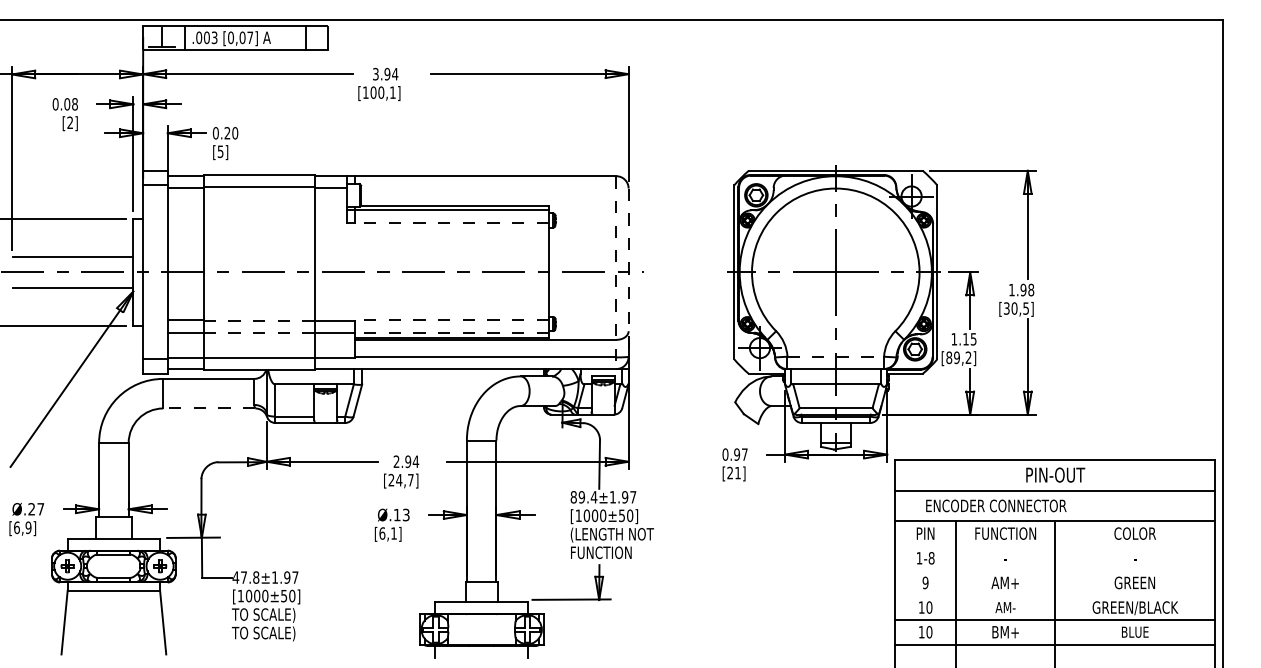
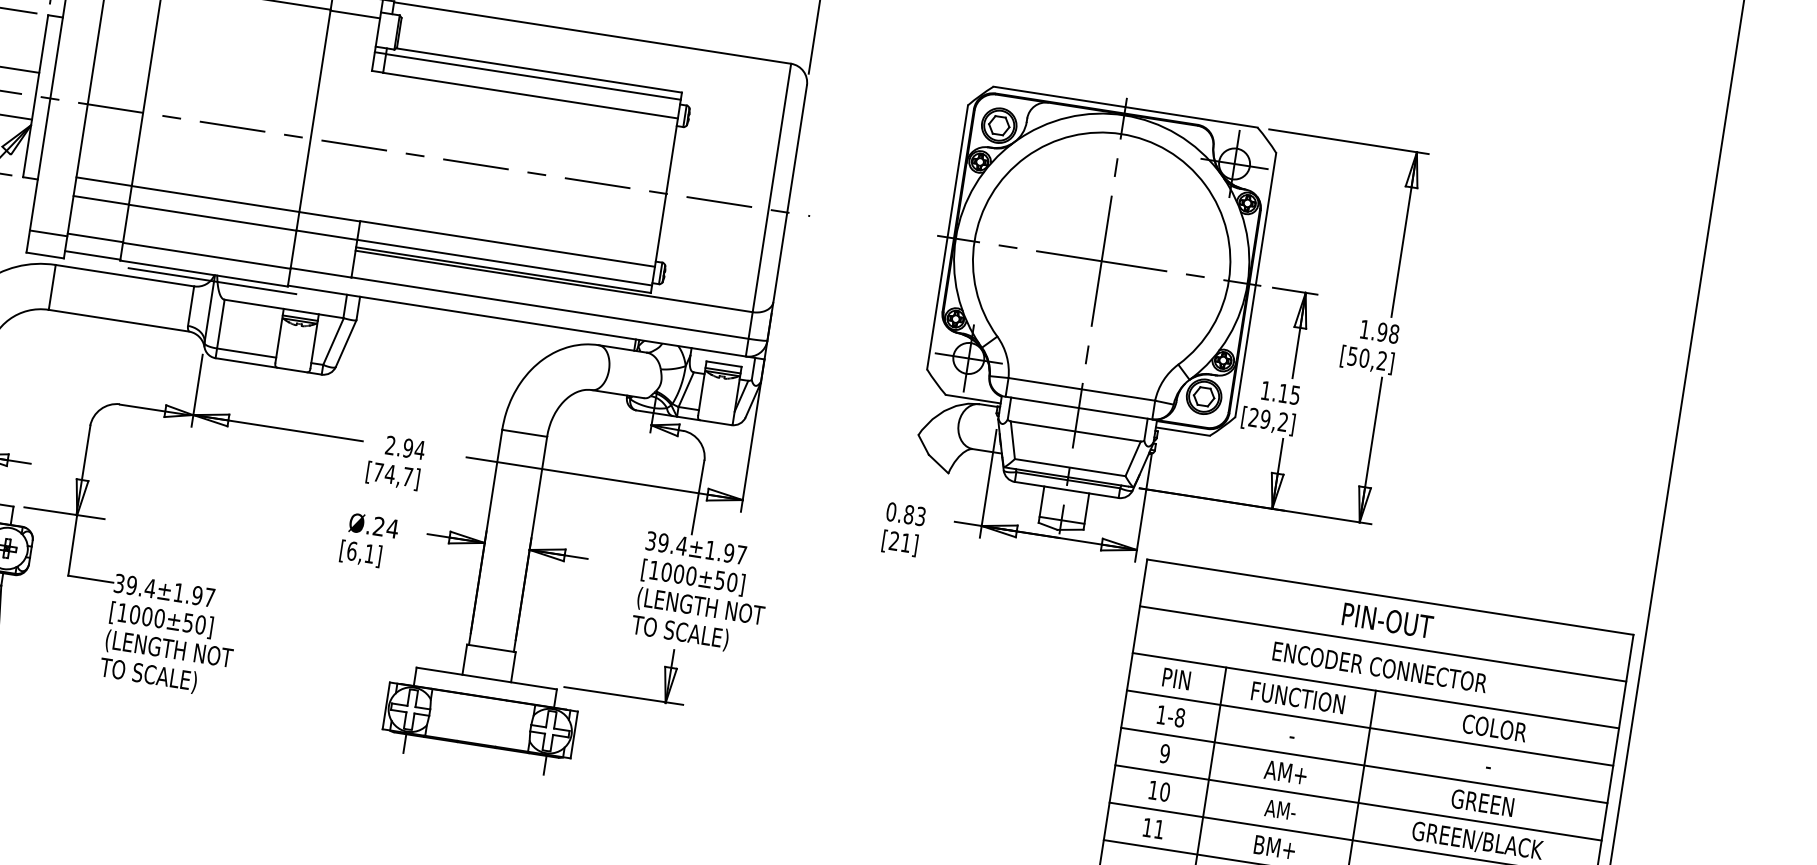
line: (451, 222) -> (530, 95), dashed -> solid
line: (616, 273) -> (768, 211), dashed -> solid
line: (628, 273) -> (786, 214), dashed -> solid
text: (1016, 308) -> (1367, 358), [30,5] -> [50,2]
line: (258, 320) -> (214, 198), dashed -> solid
line: (451, 320) -> (507, 244), dashed -> solid
line: (258, 332) -> (211, 216), dashed -> solid
line: (451, 332) -> (504, 262), dashed -> solid
line: (836, 356) -> (1082, 389), dashed -> solid
text: (949, 357) -> (1254, 417), [89,2] -> [29,2]
line: (265, 373) -> (212, 280), added
line: (208, 408) -> (117, 320), dashed -> solid
text: (740, 454) -> (914, 515), 0.97 -> 0.83
text: (391, 480) -> (378, 472), [24,7] -> [74,7]
text: (573, 497) -> (650, 541), 89.4±1.97 -> 39.4±1.97
text: (996, 505) -> (1380, 666), moved
text: (401, 514) -> (385, 526), Ø.13 -> Ø.24
line: (1054, 545) -> (1369, 727), added
text: (601, 553) -> (680, 632), FUNCTION -> TO SCALE)
line: (1054, 570) -> (1363, 765), added
text: (245, 577) -> (134, 585), 47.8±1.97 -> 39.4±1.97
line: (1054, 595) -> (1357, 803), added
text: (273, 615) -> (167, 649), TO SCALE) -> (LENGTH NOT
text: (929, 631) -> (1159, 828), 10 -> 11

